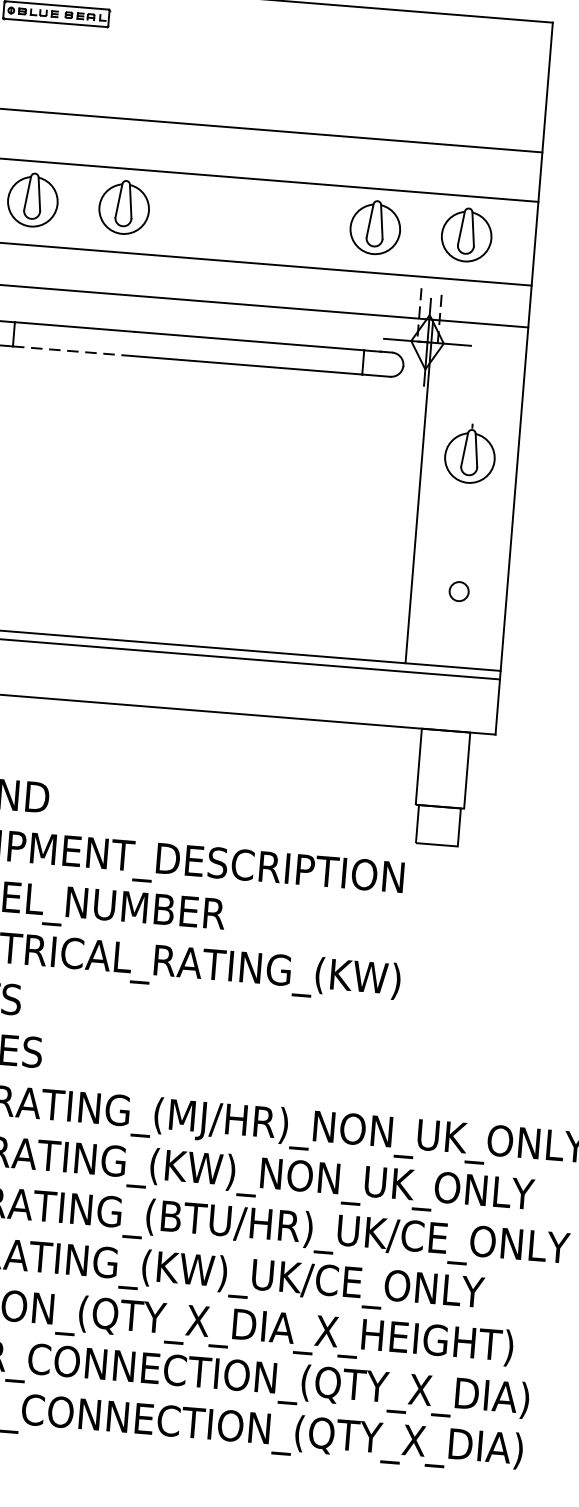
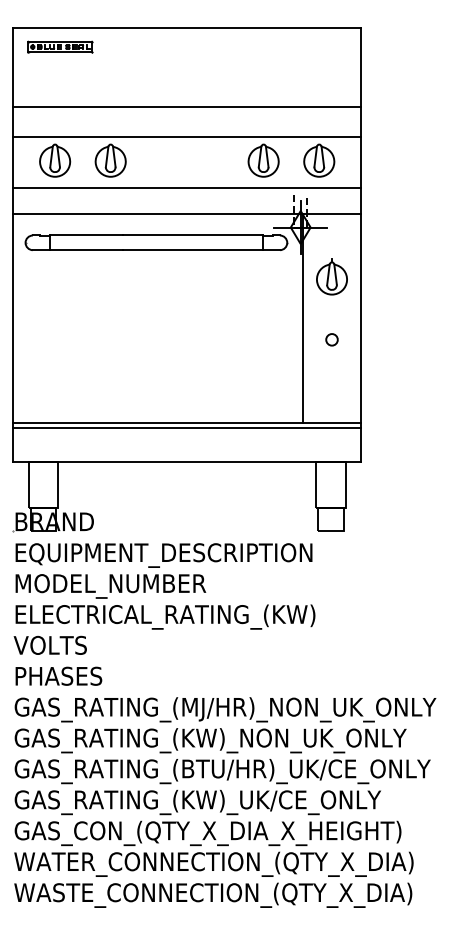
line: (74, 351) -> (87, 250), dashed -> solid
part: (469, 453) -> (331, 276), moved
circle: (458, 590) -> (331, 339), moved

